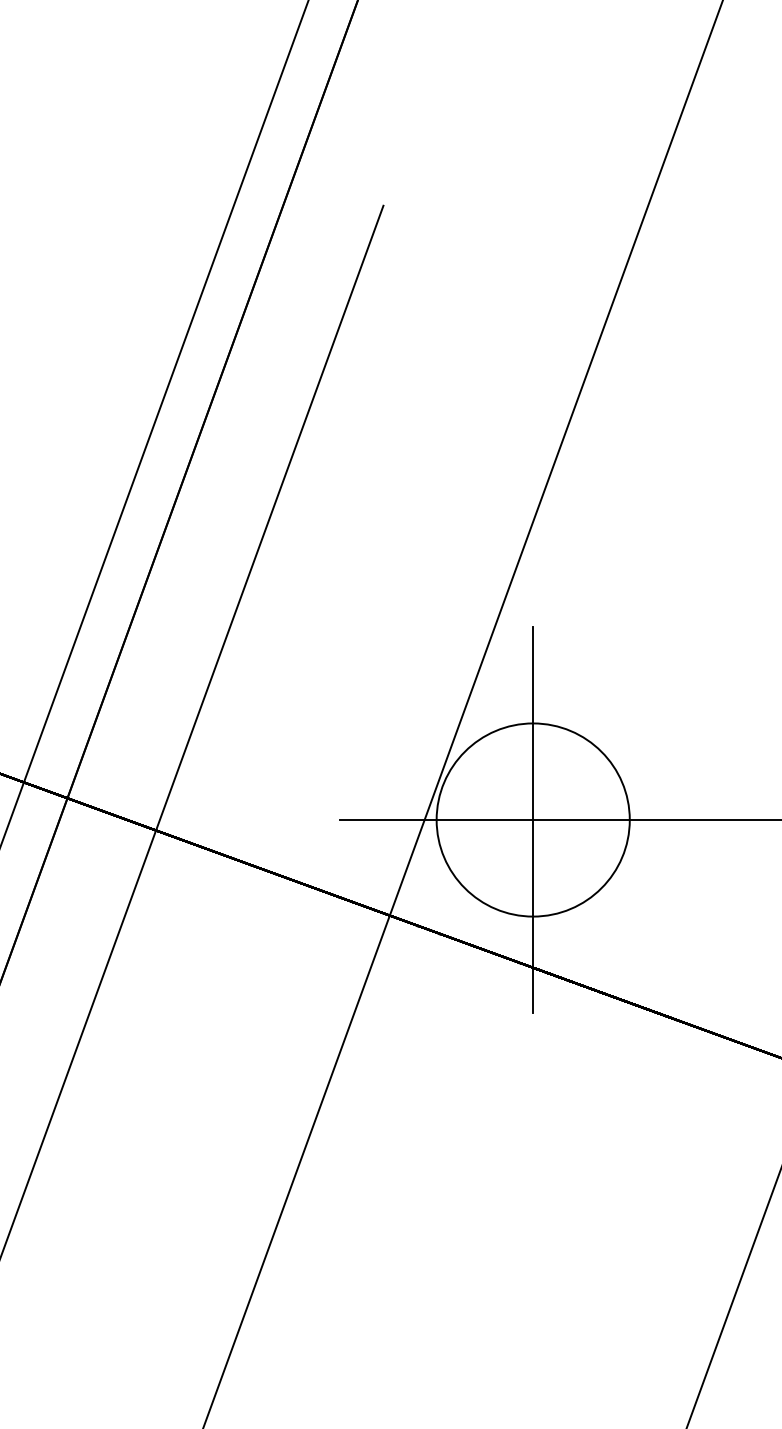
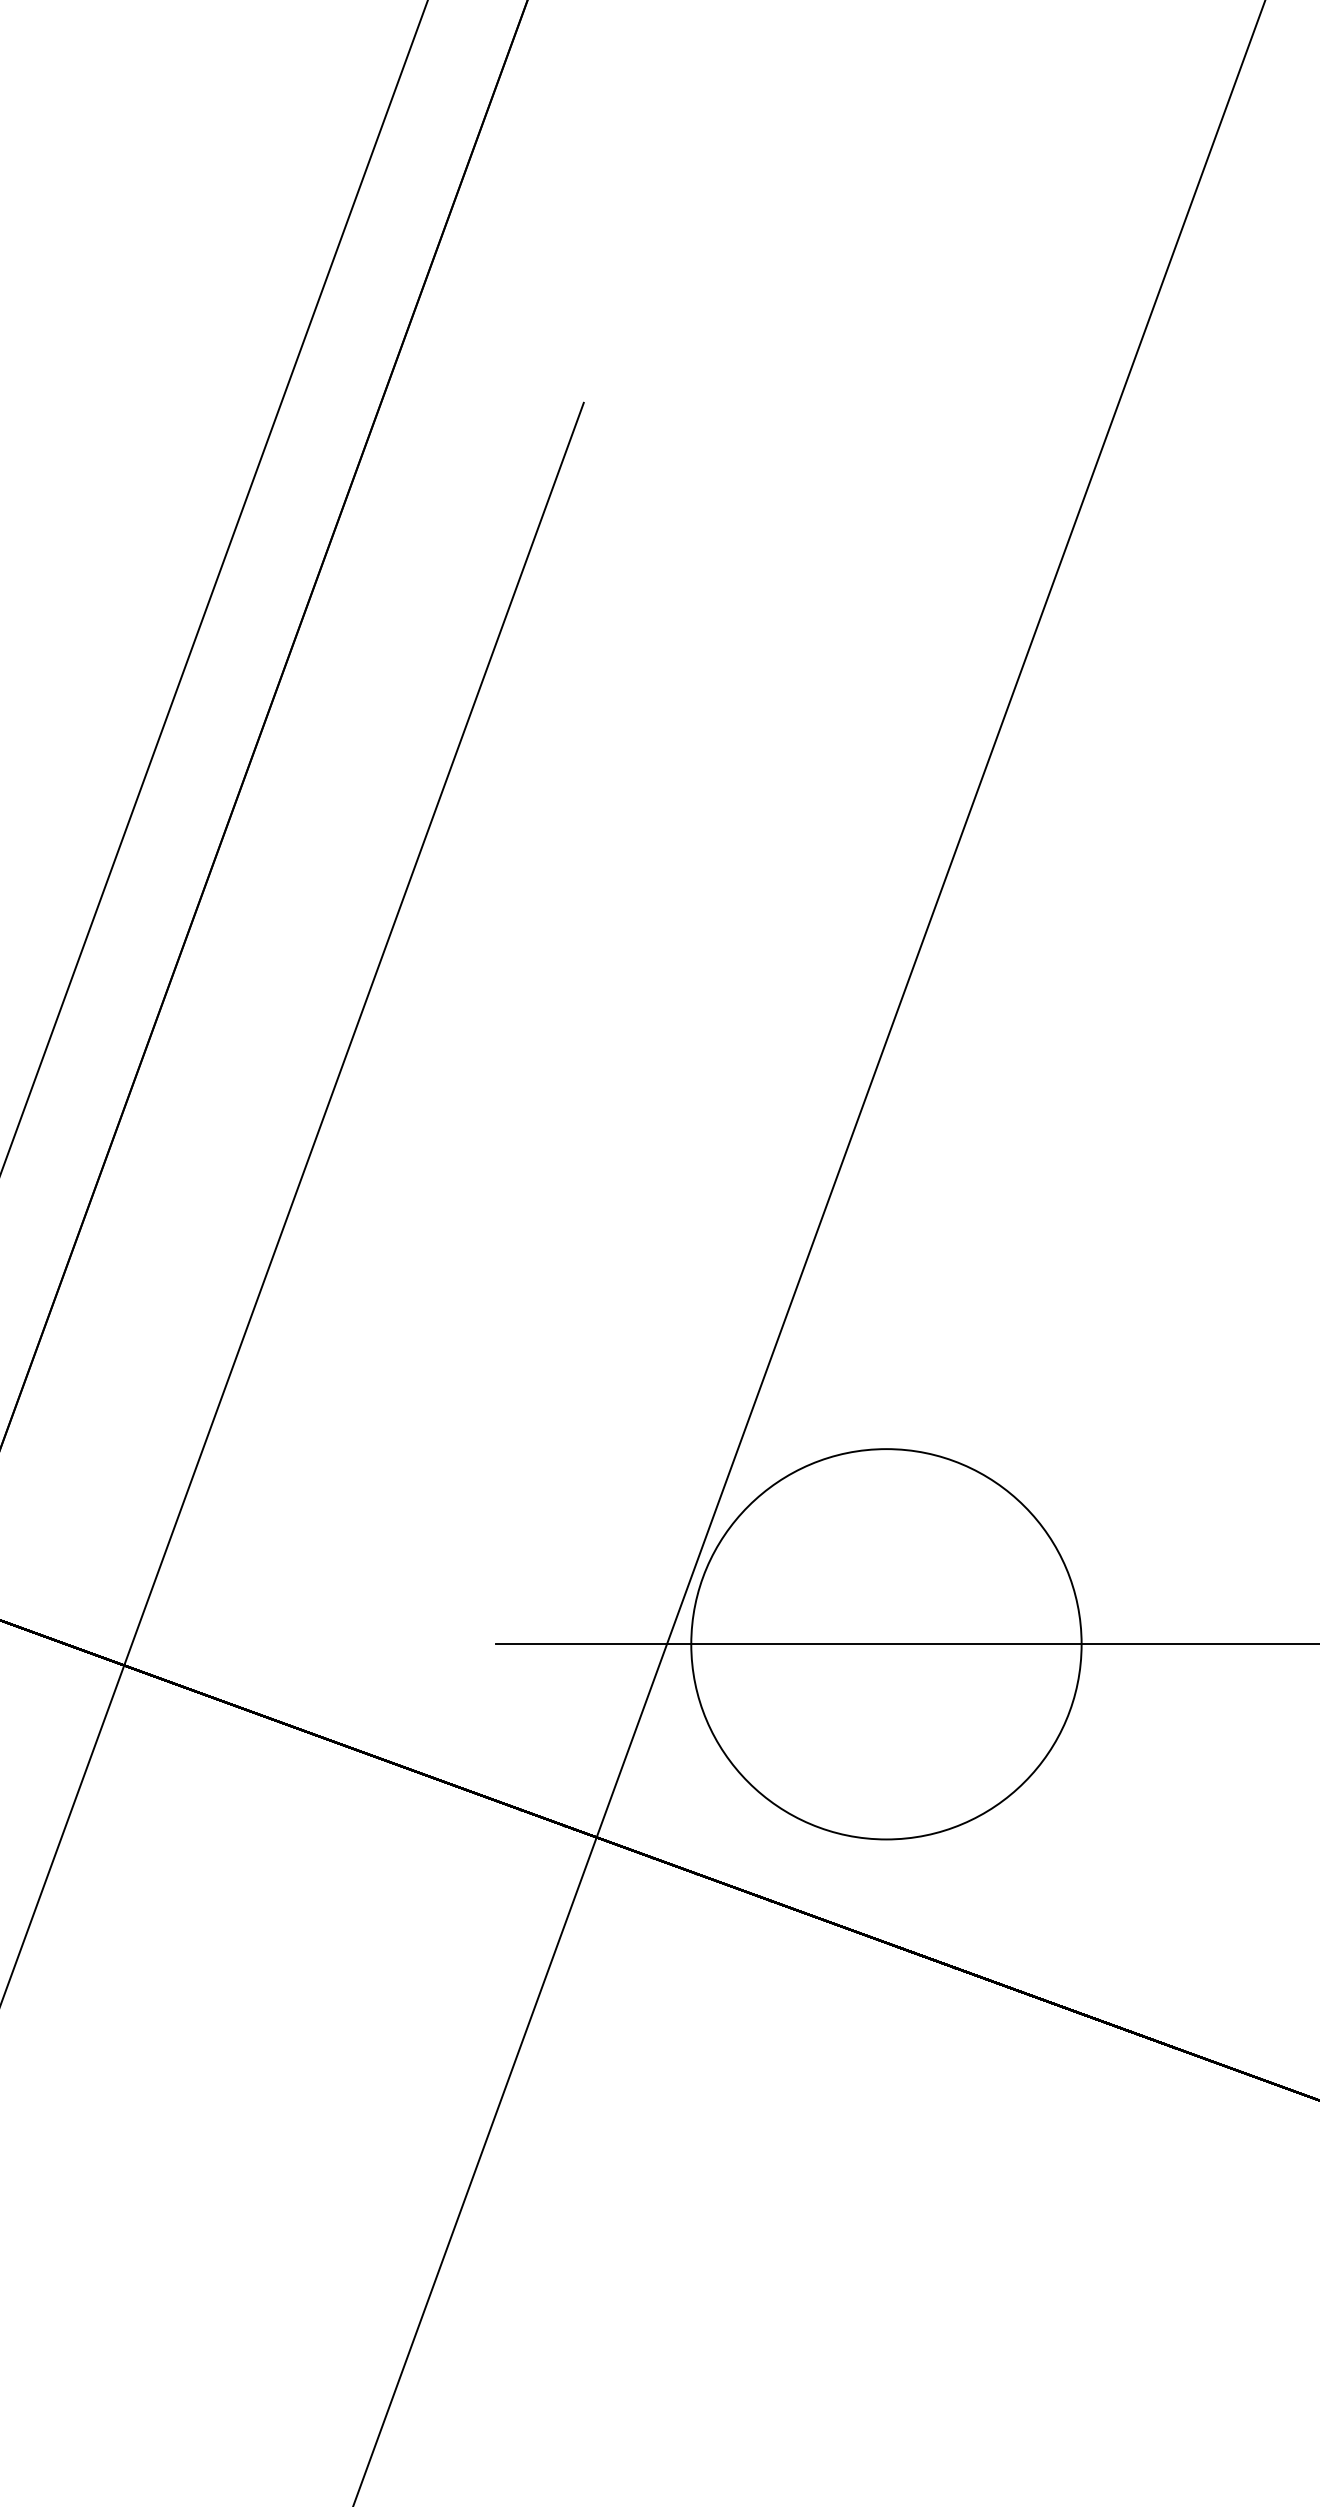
line: (533, 819) -> (887, 1643), removed

